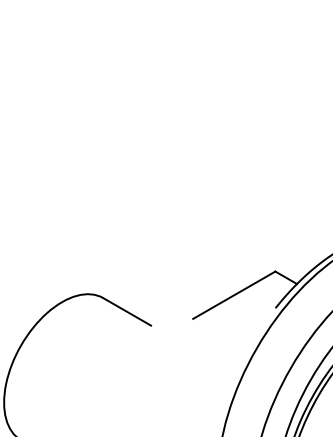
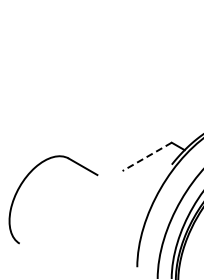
line: (233, 296) -> (146, 157), solid -> dashed

